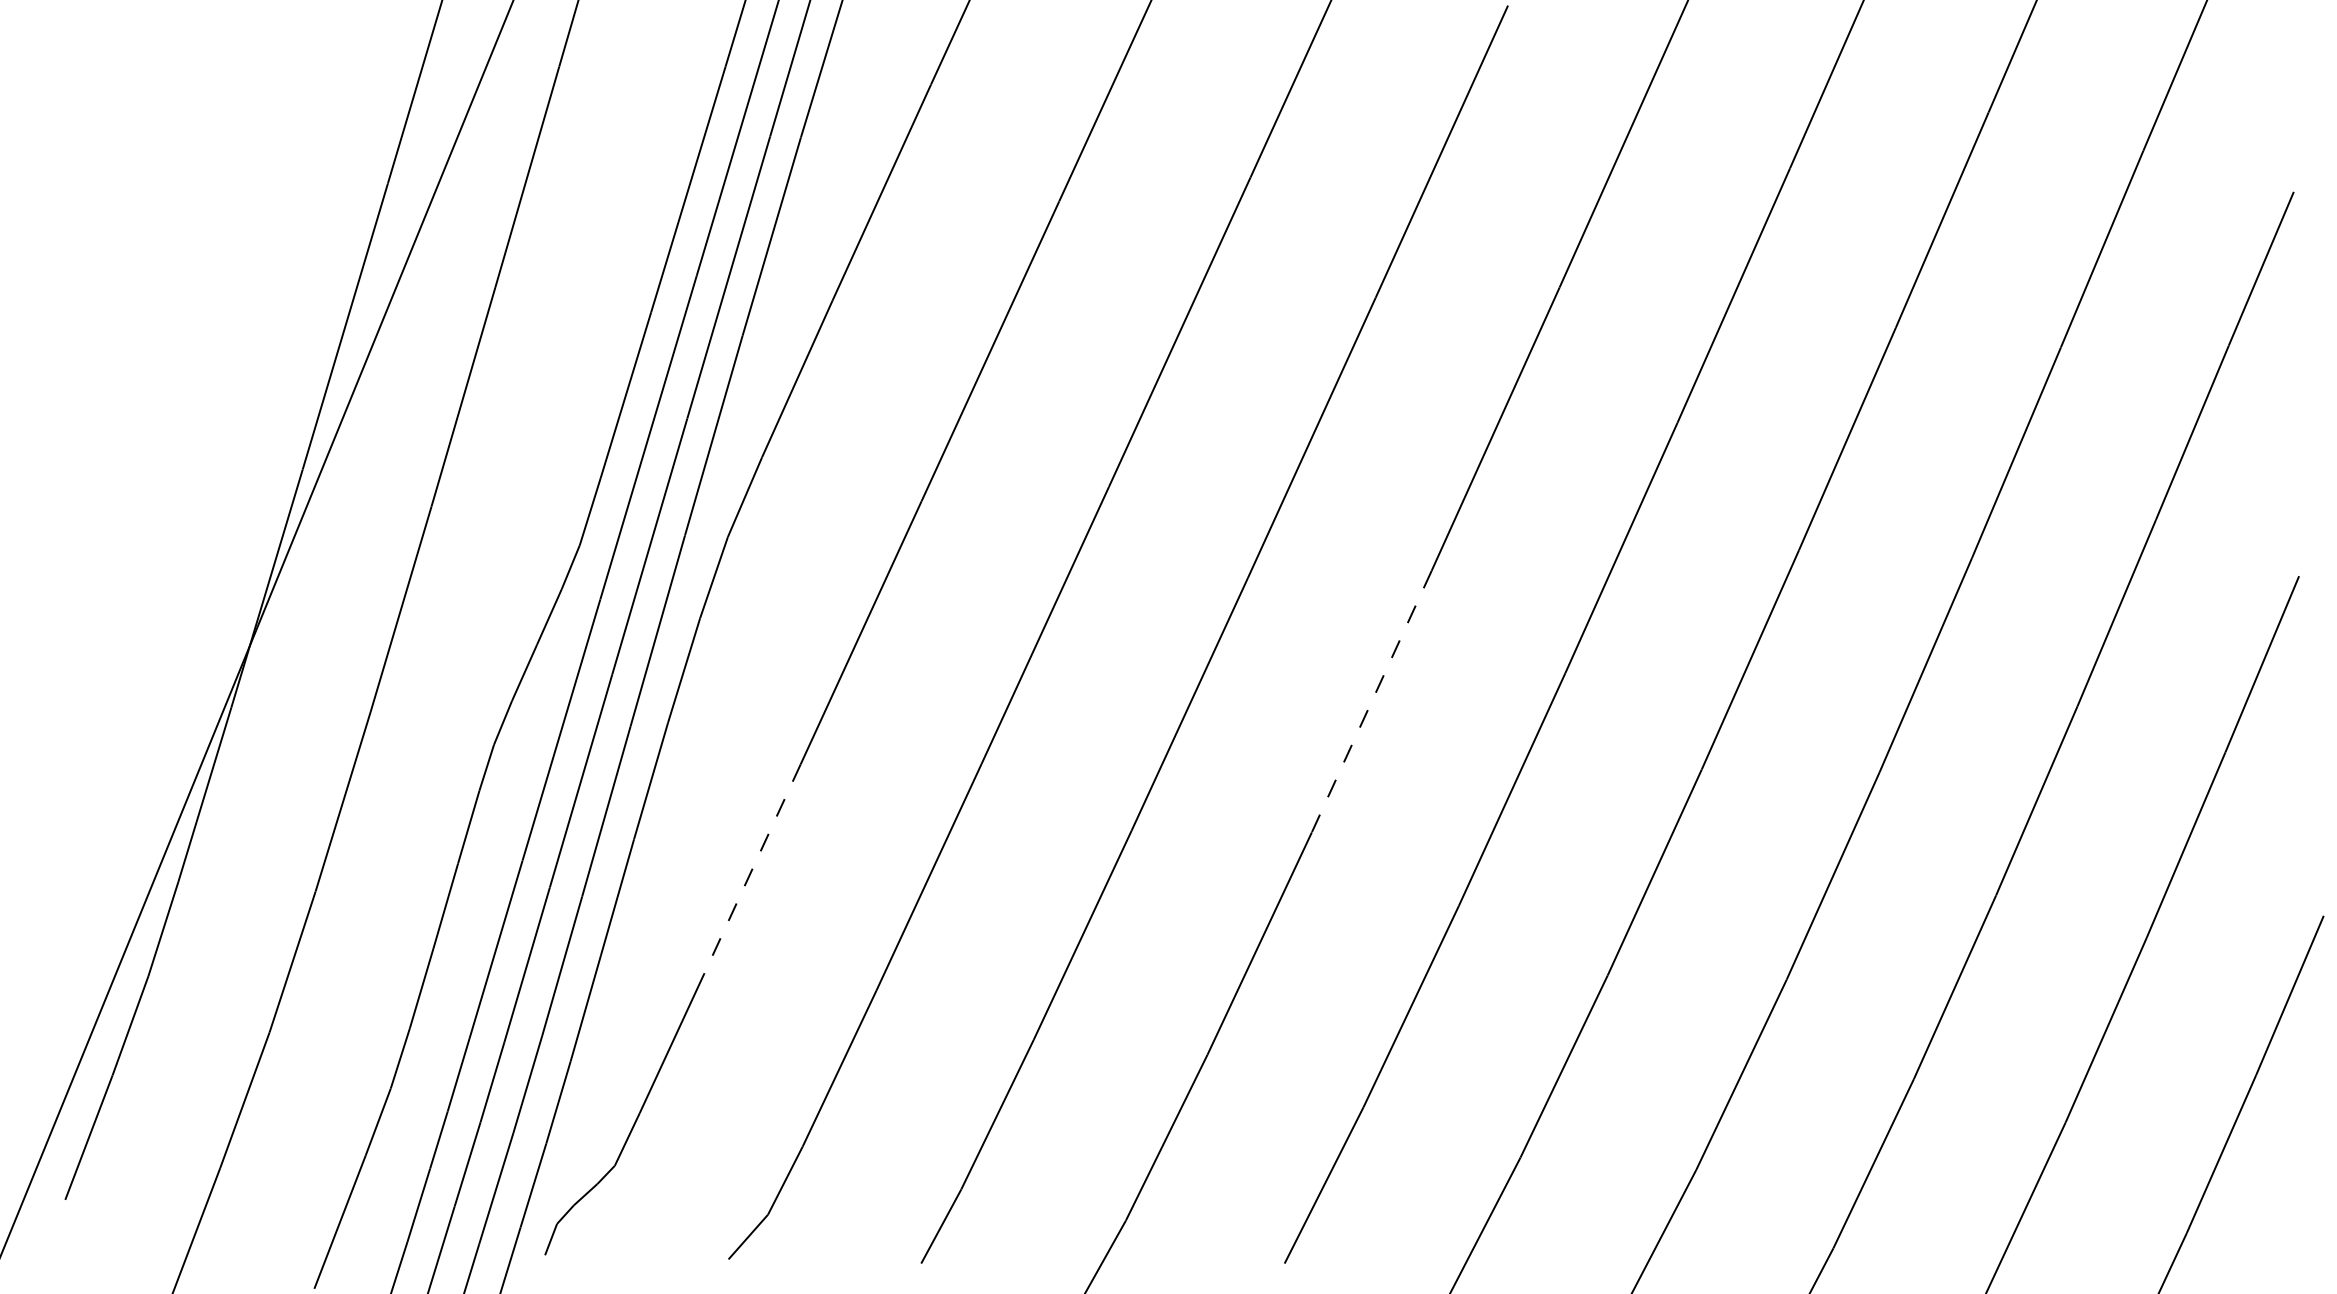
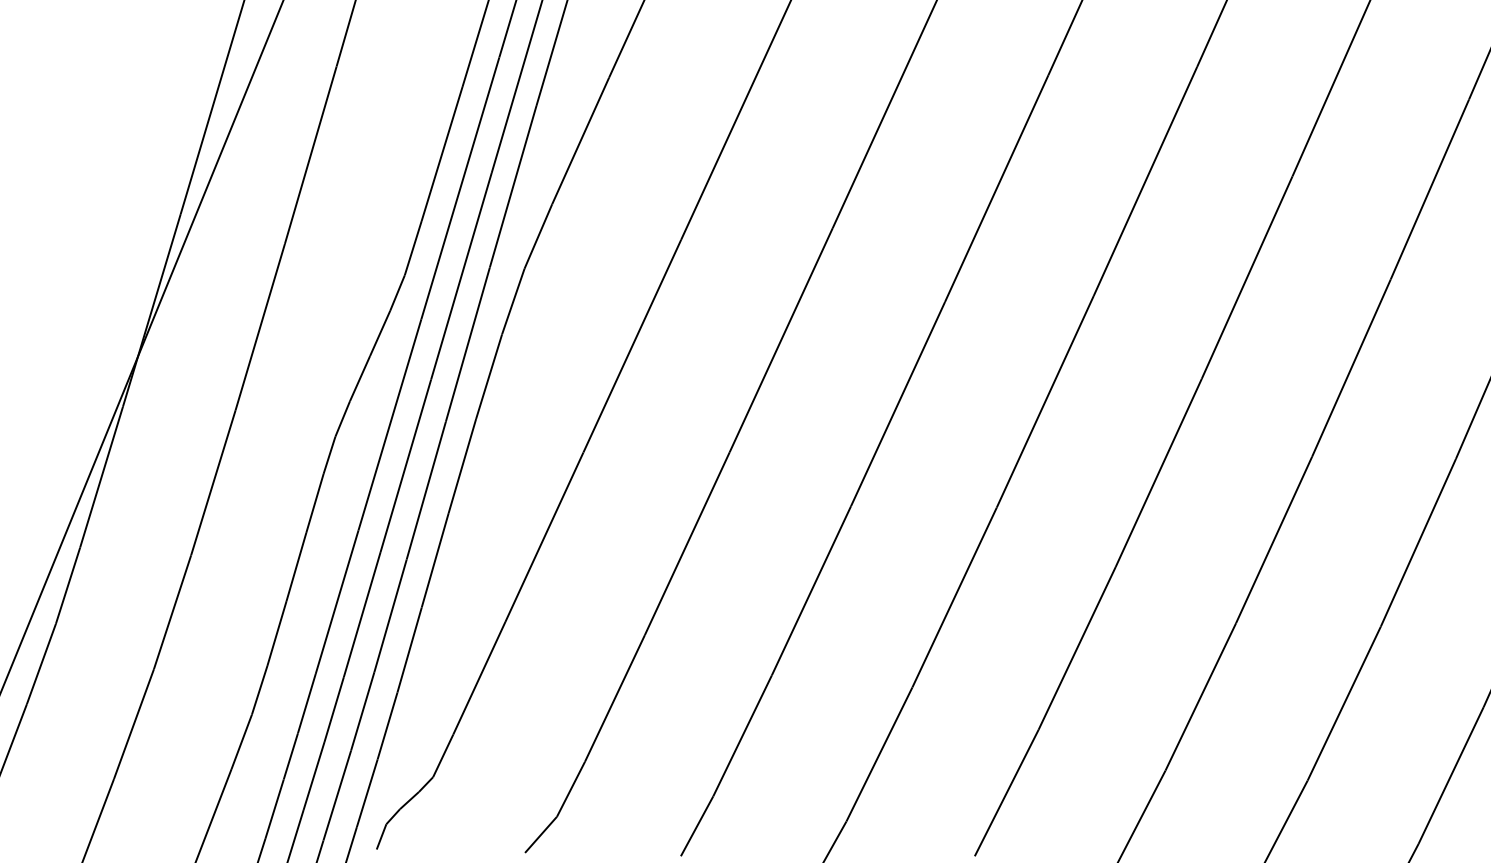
line: (1371, 701) -> (1045, 401), dashed -> solid
line: (752, 869) -> (544, 537), dashed -> solid

